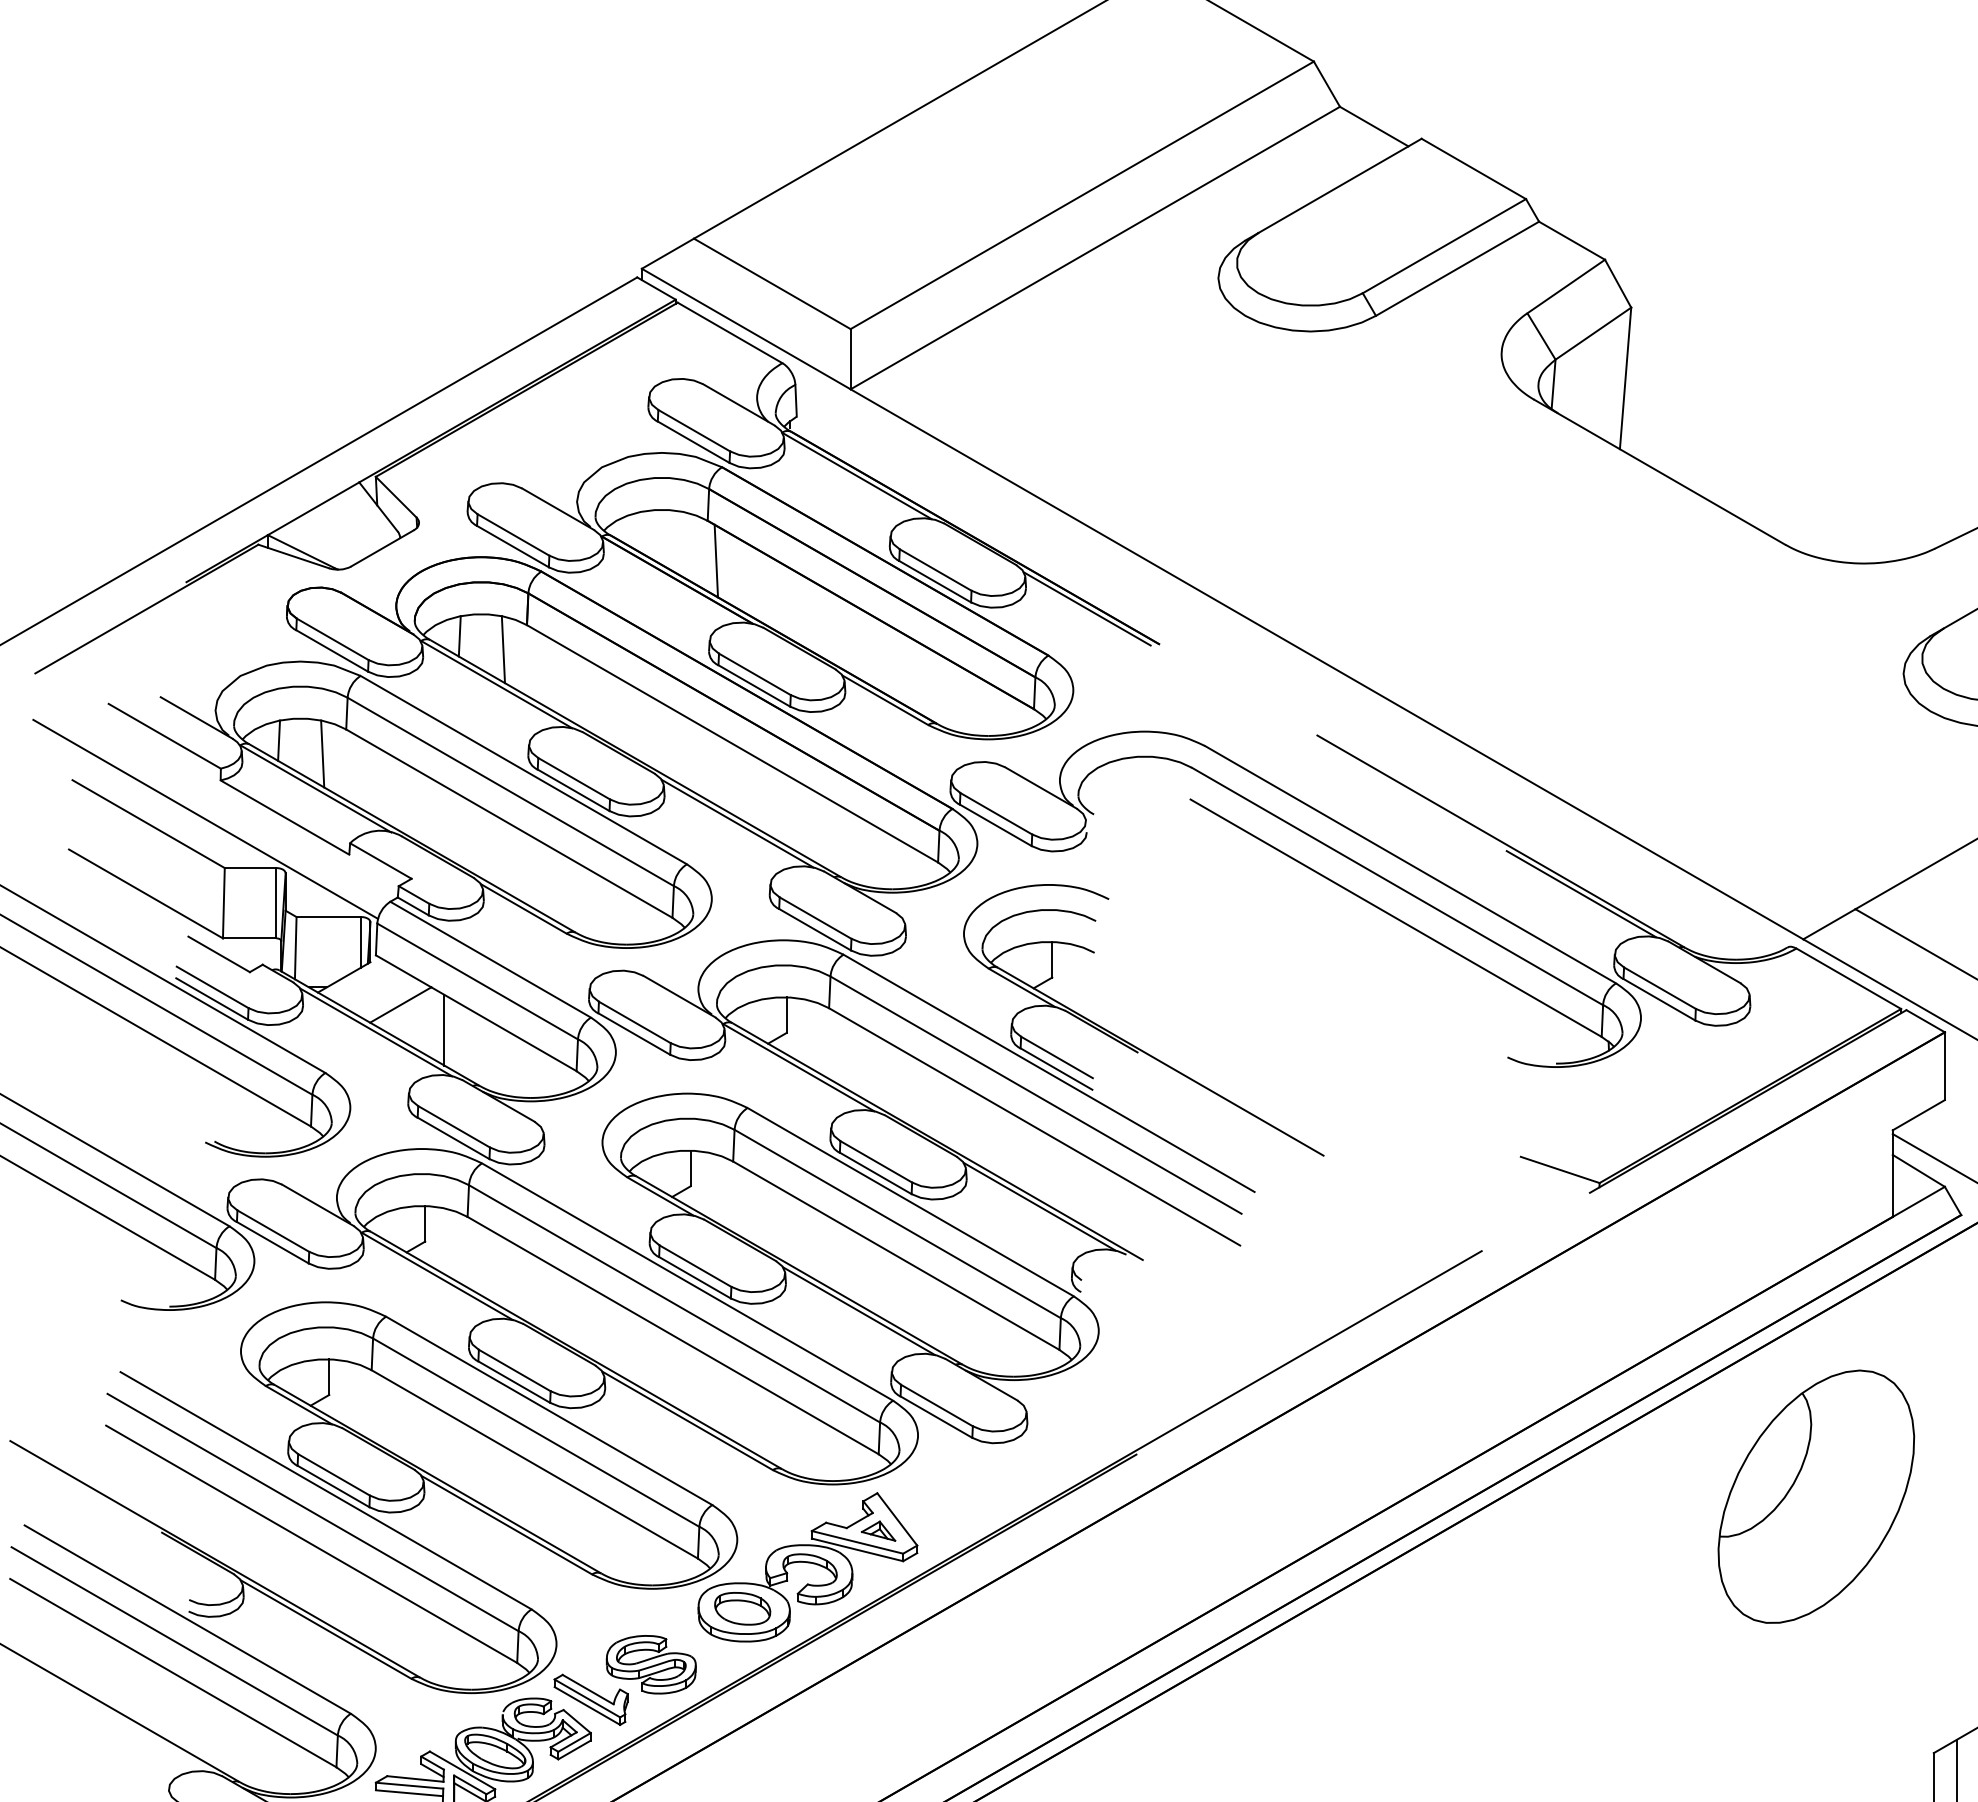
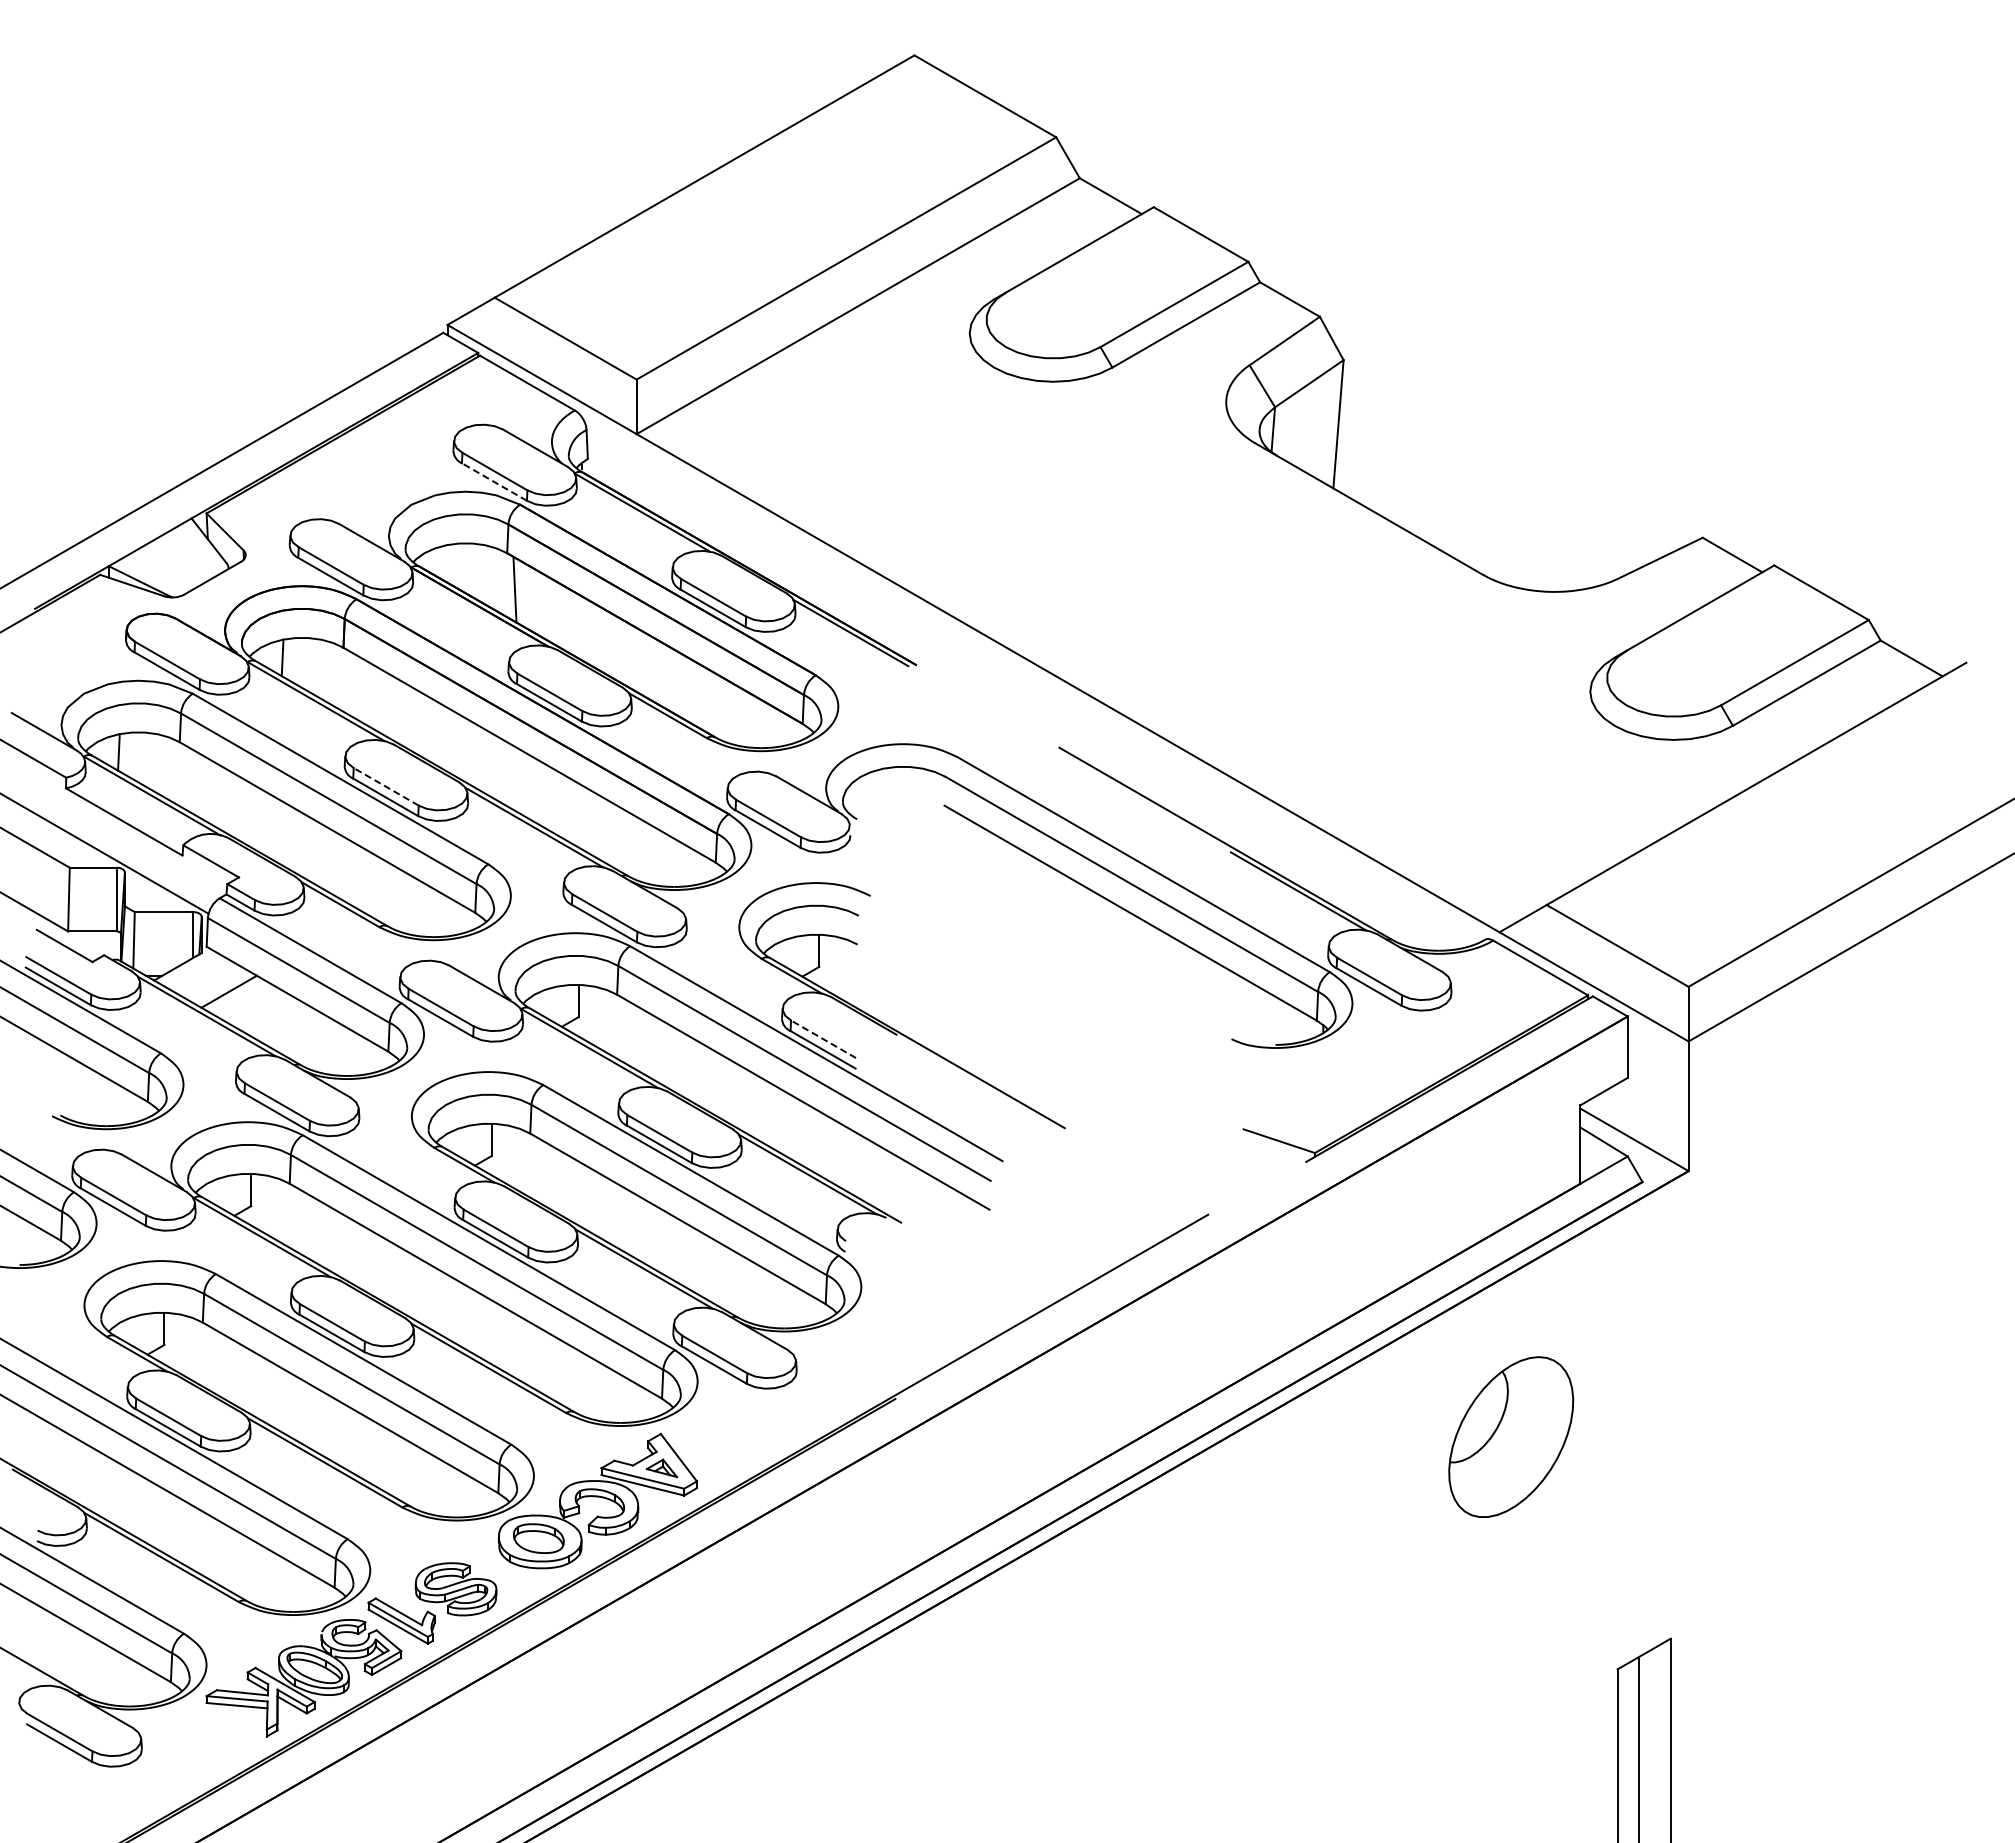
line: (693, 442) -> (494, 482), solid -> dashed
line: (502, 649) -> (321, 669), removed
line: (322, 754) -> (158, 764), removed
line: (574, 778) -> (386, 786), solid -> dashed
line: (444, 1030) -> (268, 1014), removed
line: (1056, 1057) -> (823, 1039), solid -> dashed
part: (1815, 1496) -> (1510, 1436), size x0.7

